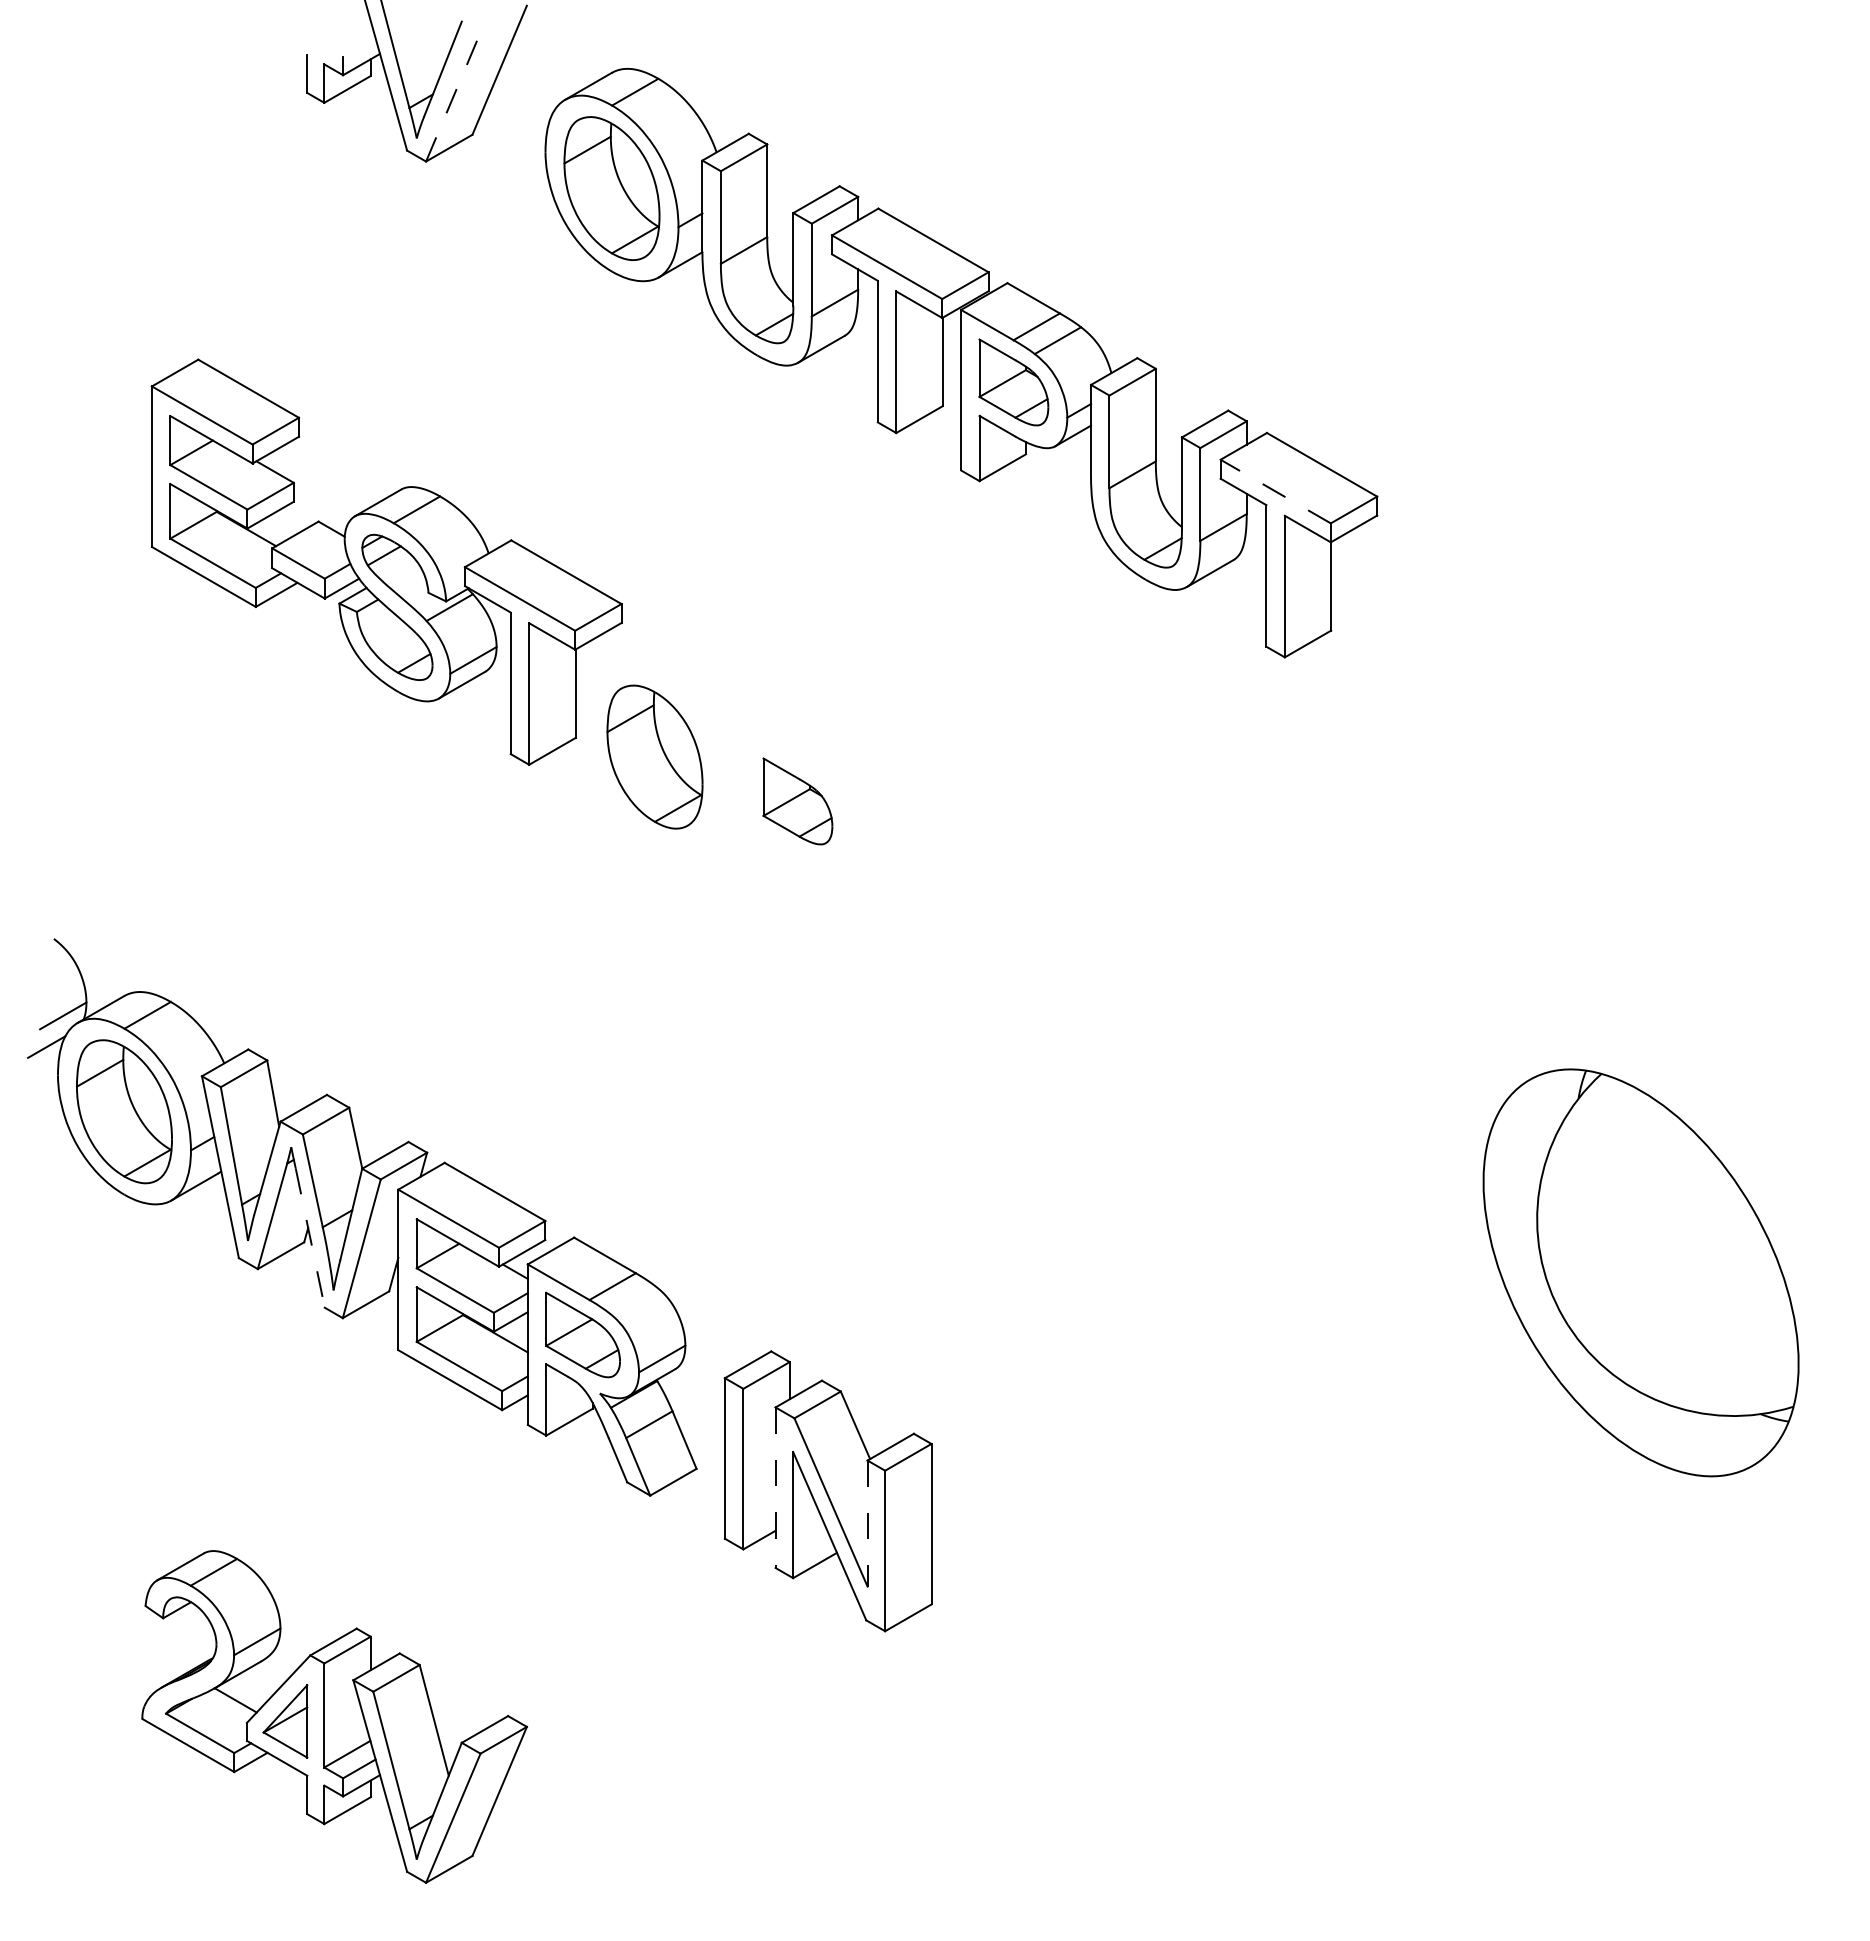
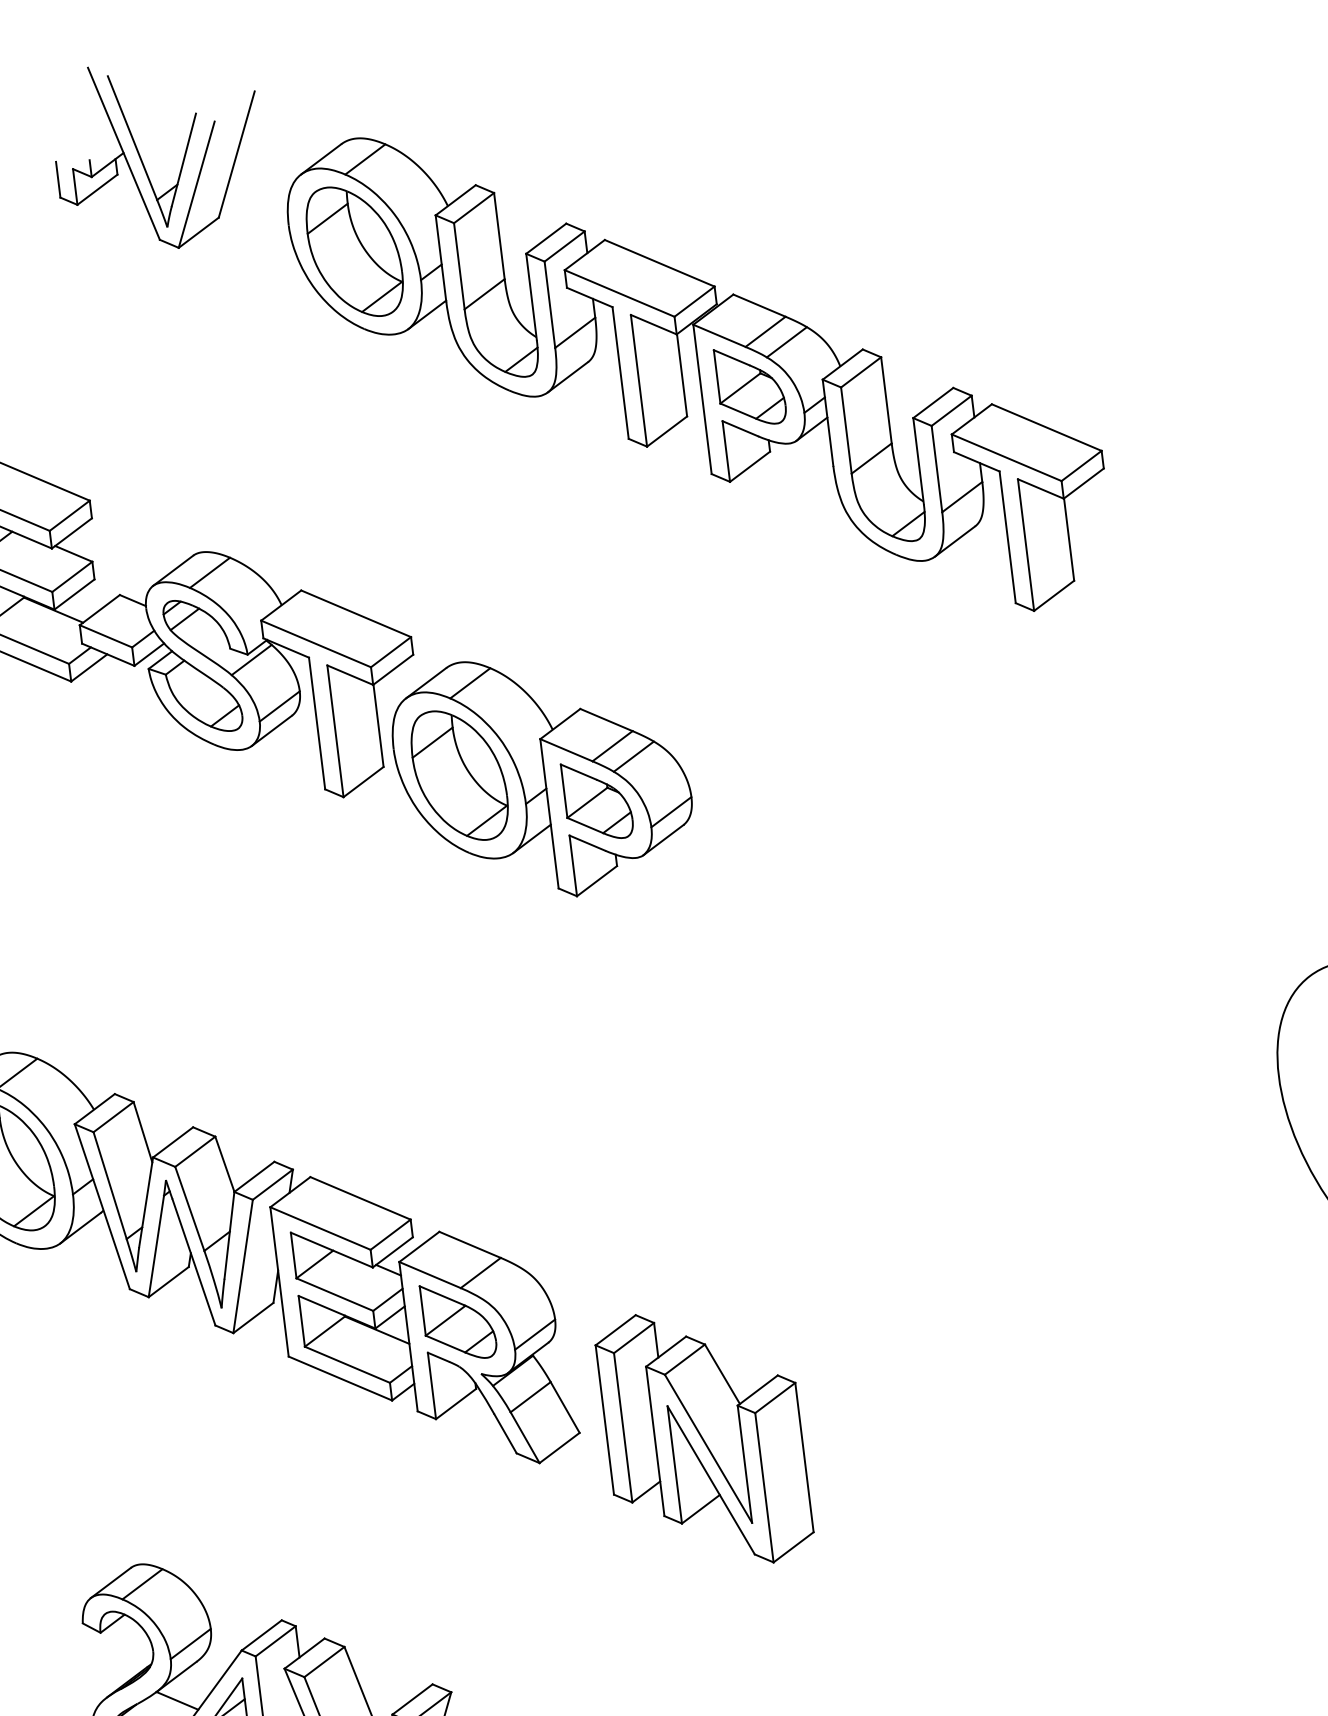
line: (453, 96) -> (196, 184), dashed -> solid
line: (1275, 491) -> (1006, 457), dashed -> solid
part: (742, 768) -> (542, 776), added
line: (310, 1238) -> (194, 1262), dashed -> solid
line: (775, 1488) -> (655, 1442), dashed -> solid
line: (867, 1524) -> (744, 1465), dashed -> solid

